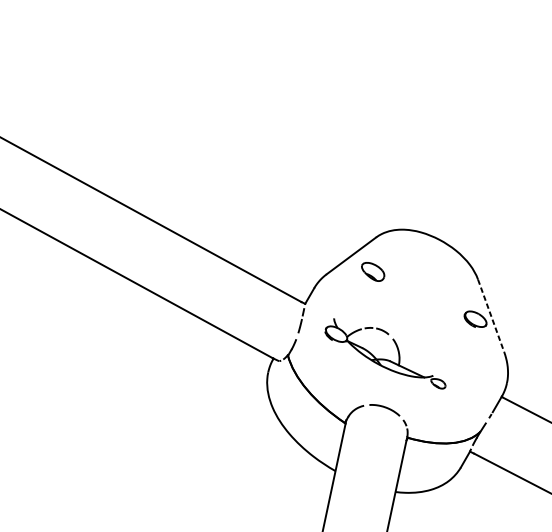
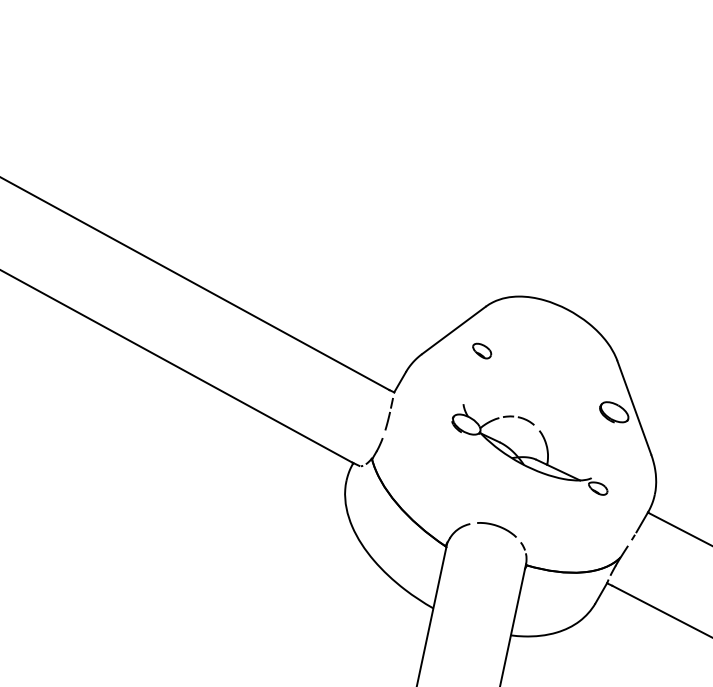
part: (373, 271) -> (482, 350), size x0.62
line: (491, 315) -> (634, 407), dashed -> solid
part: (385, 358) -> (529, 456), moved

